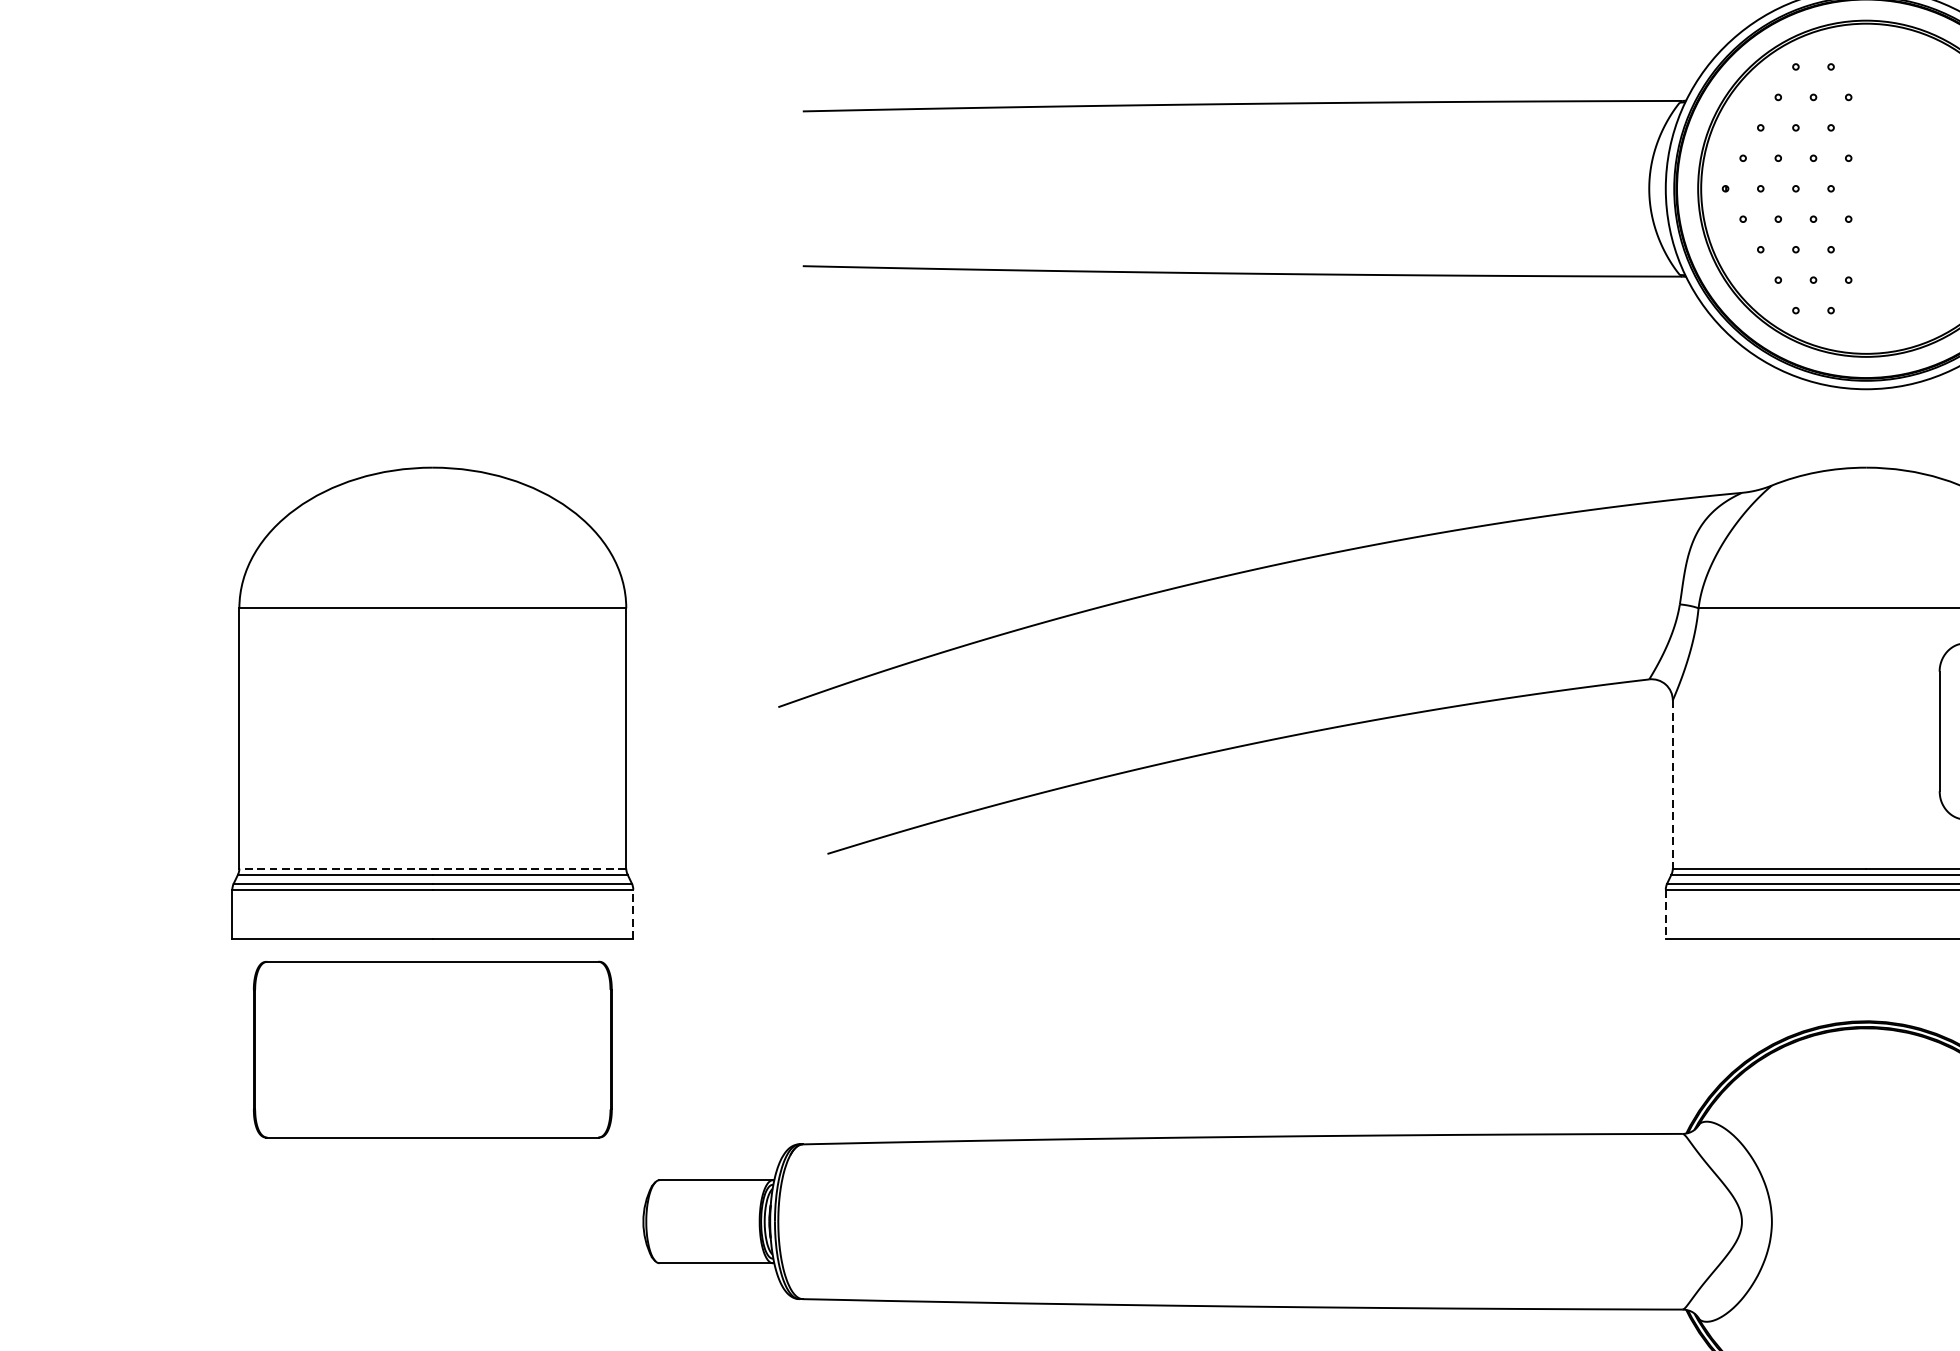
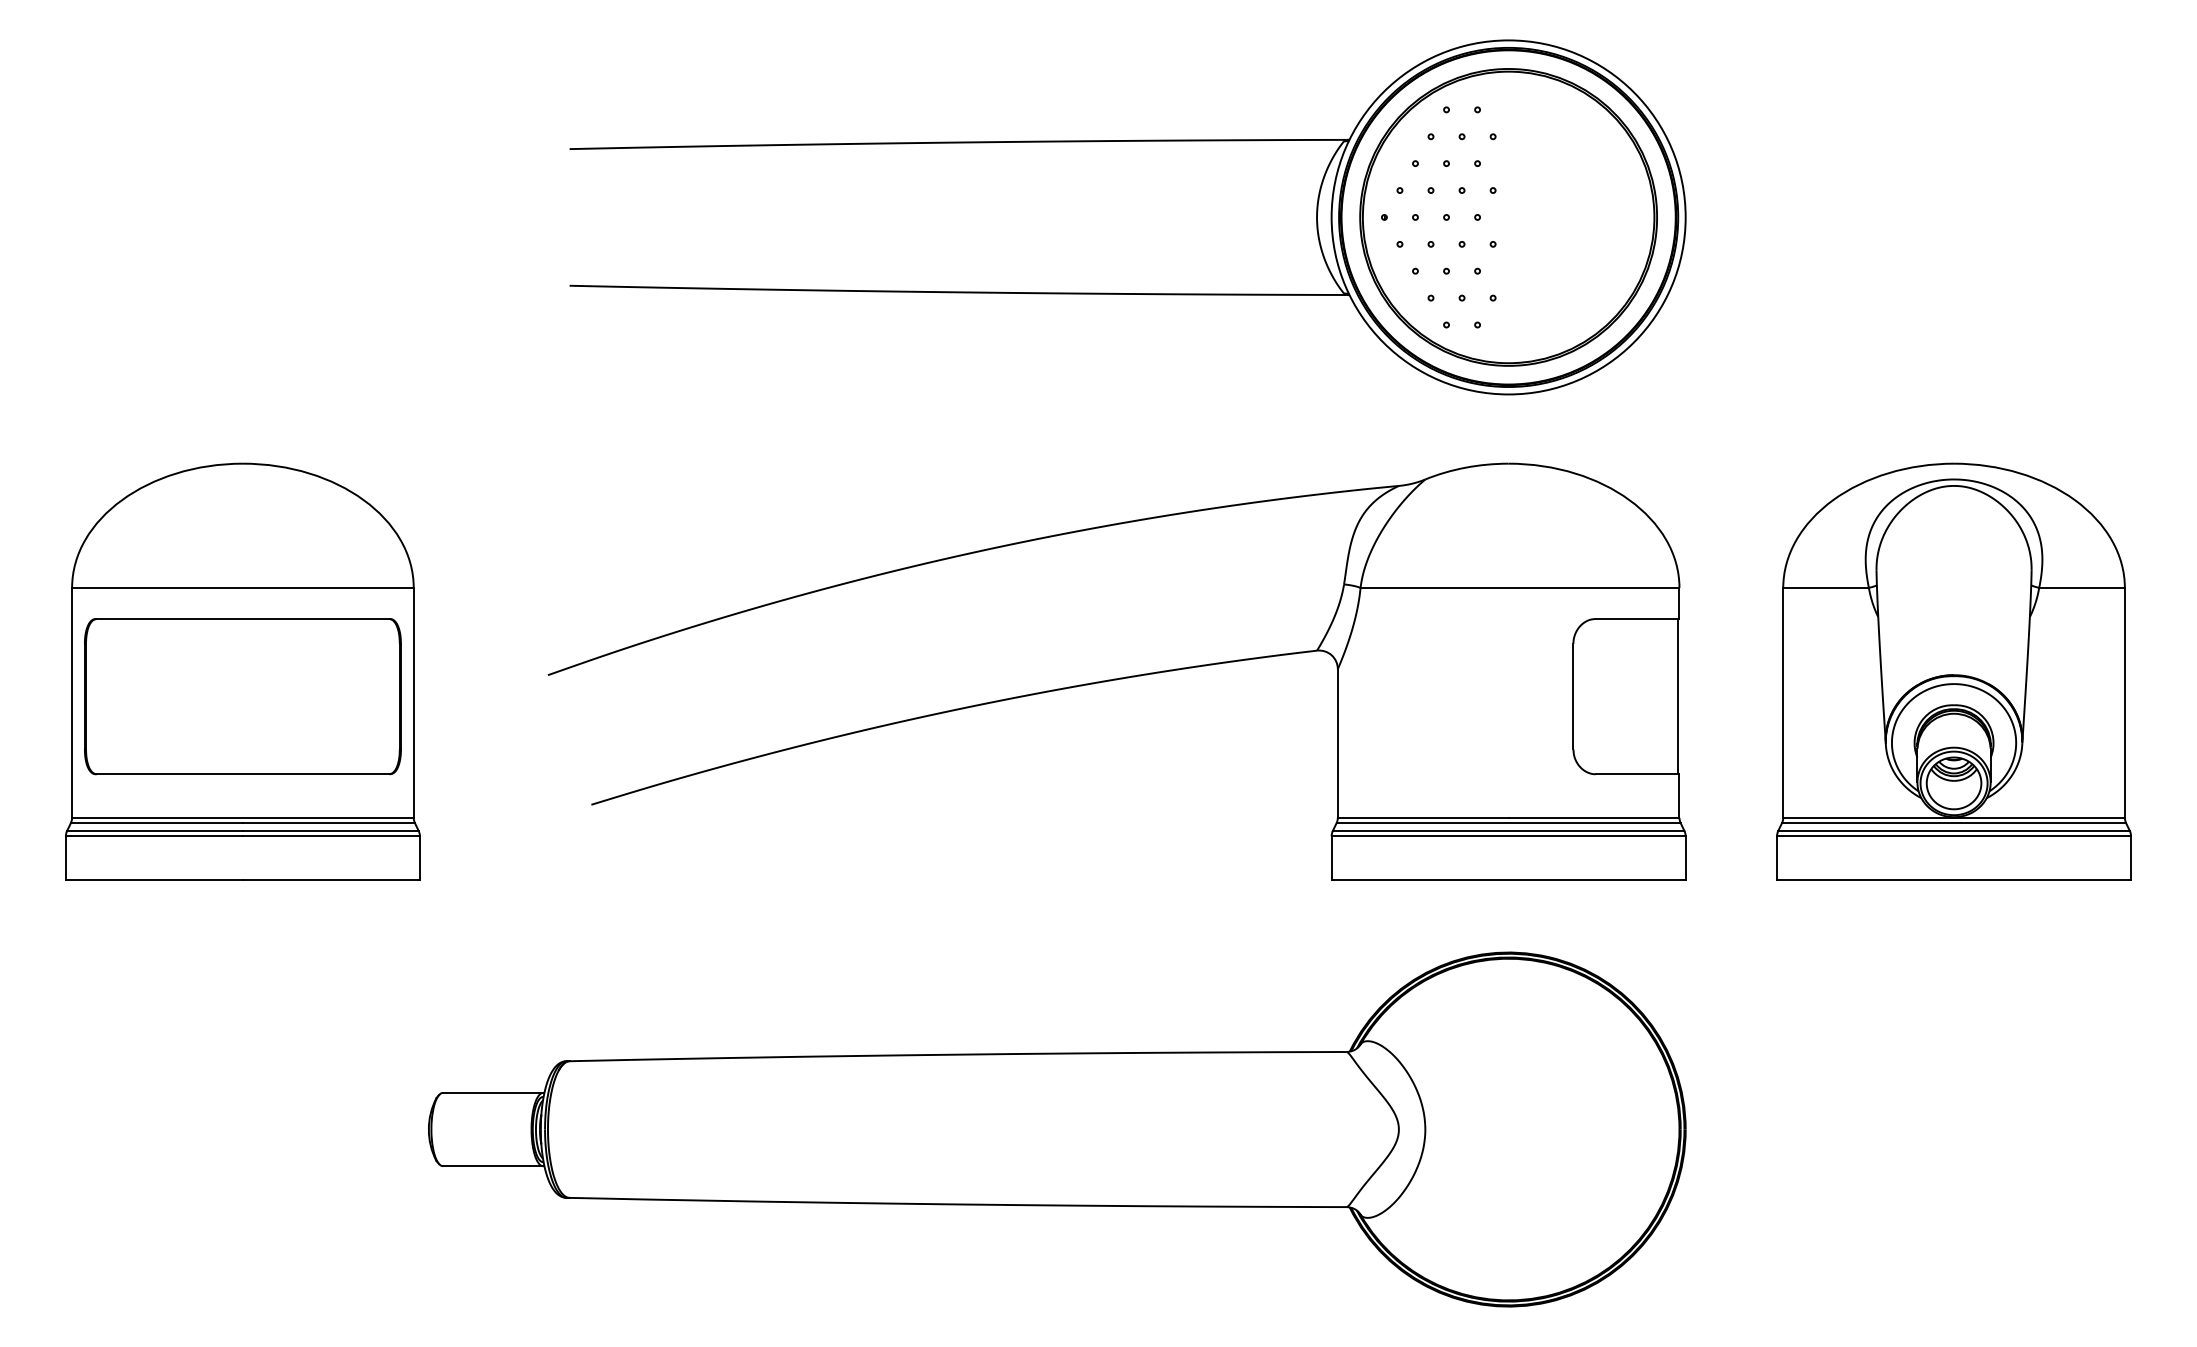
line: (1672, 784) -> (1337, 743), dashed -> solid
line: (432, 868) -> (242, 817), dashed -> solid
line: (632, 914) -> (419, 858), dashed -> solid
line: (1665, 914) -> (1331, 858), dashed -> solid
part: (432, 1049) -> (242, 696), moved

